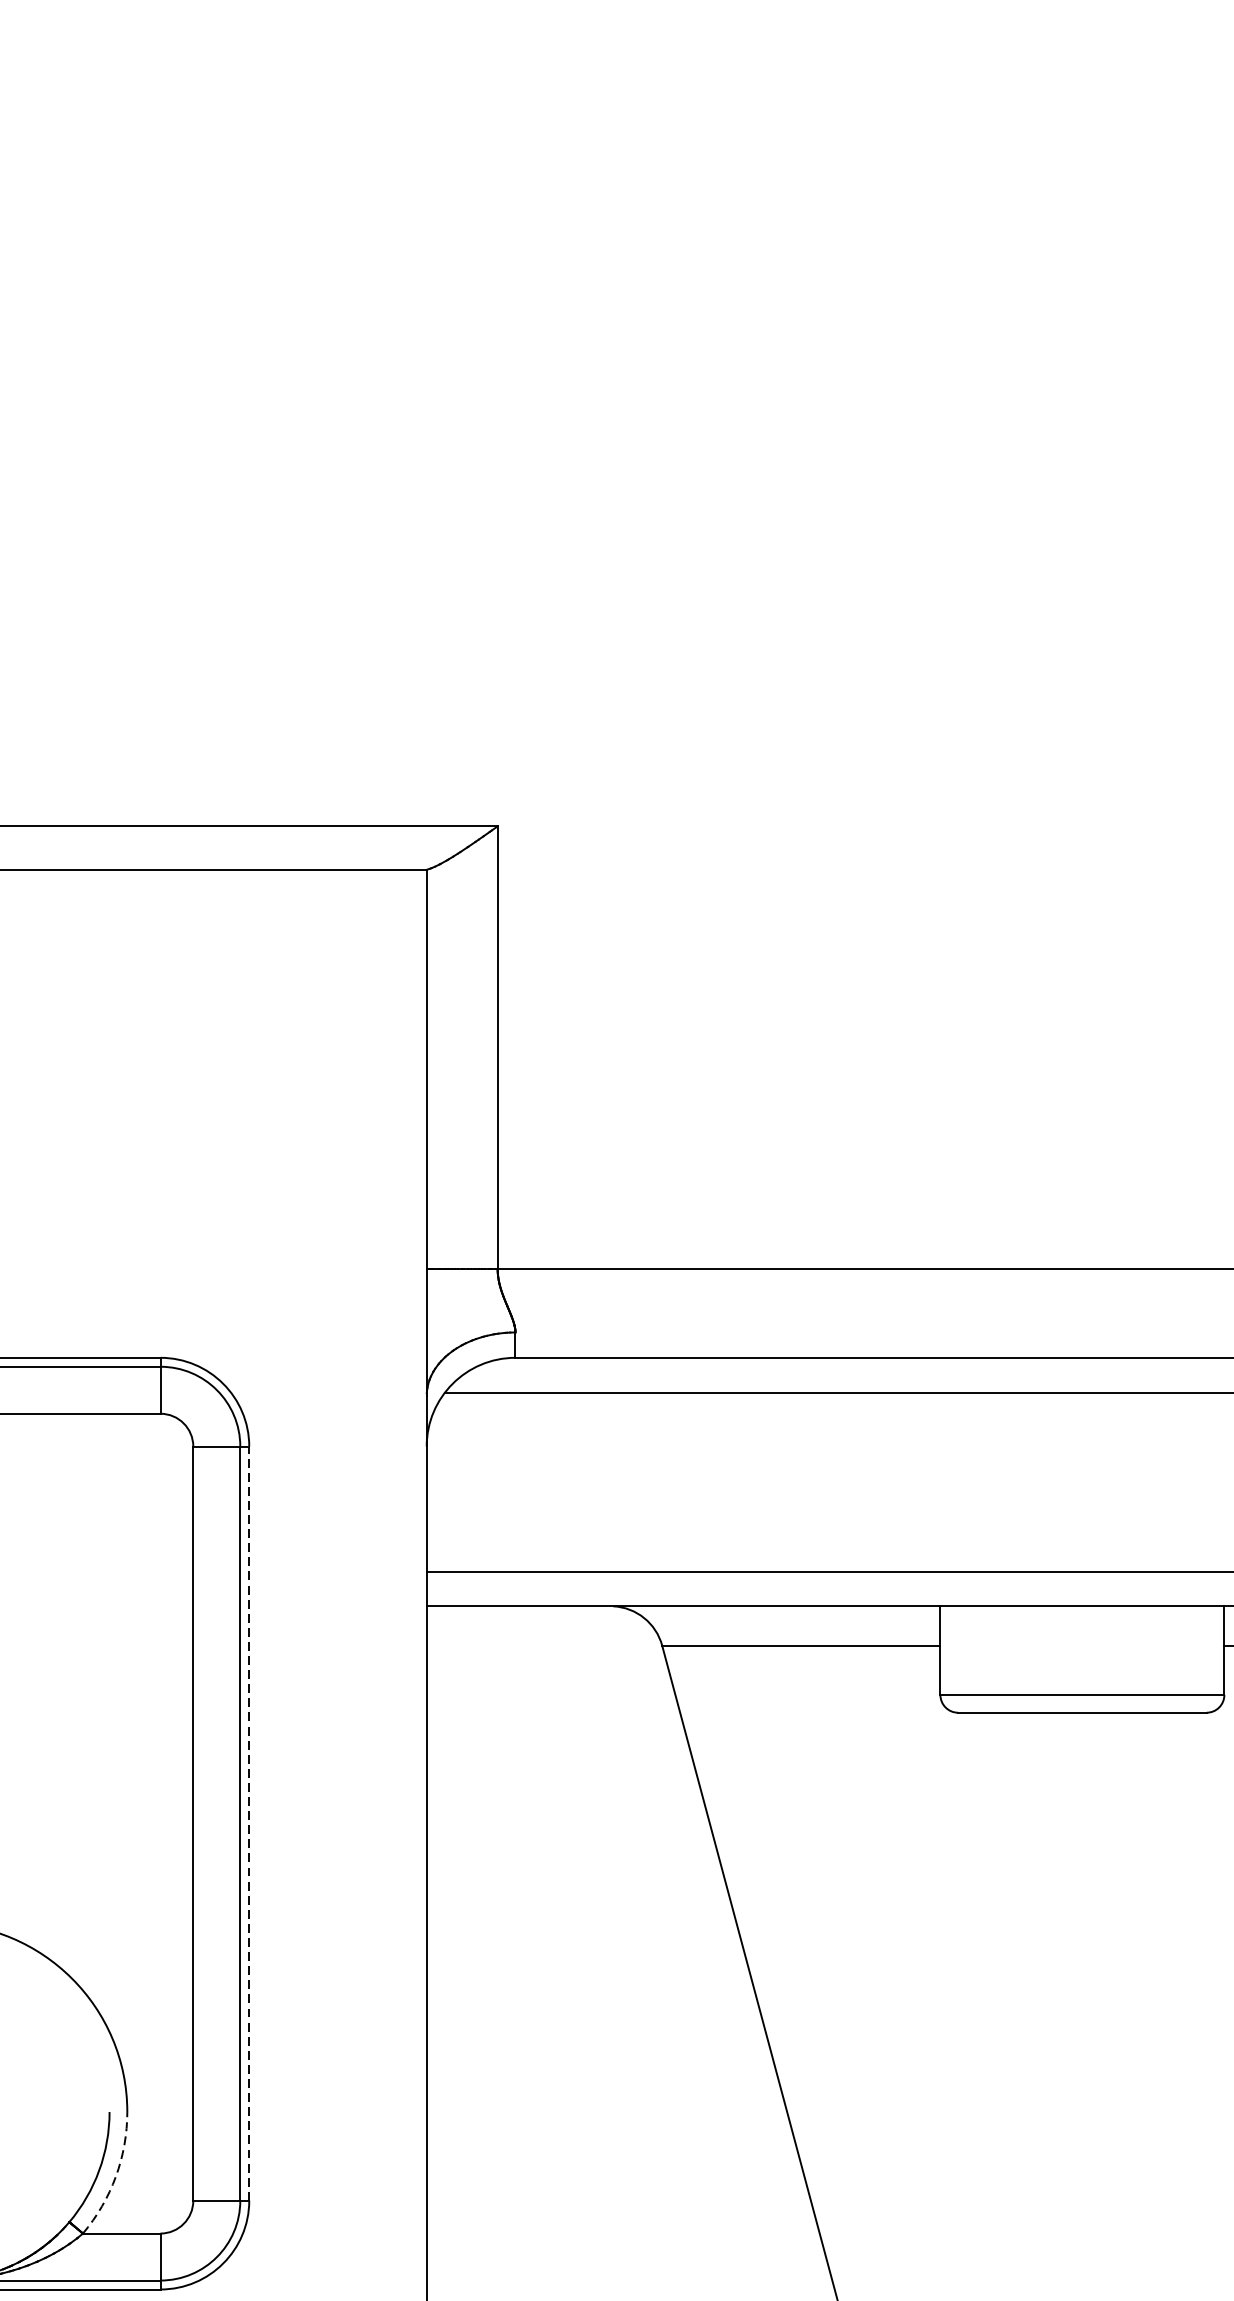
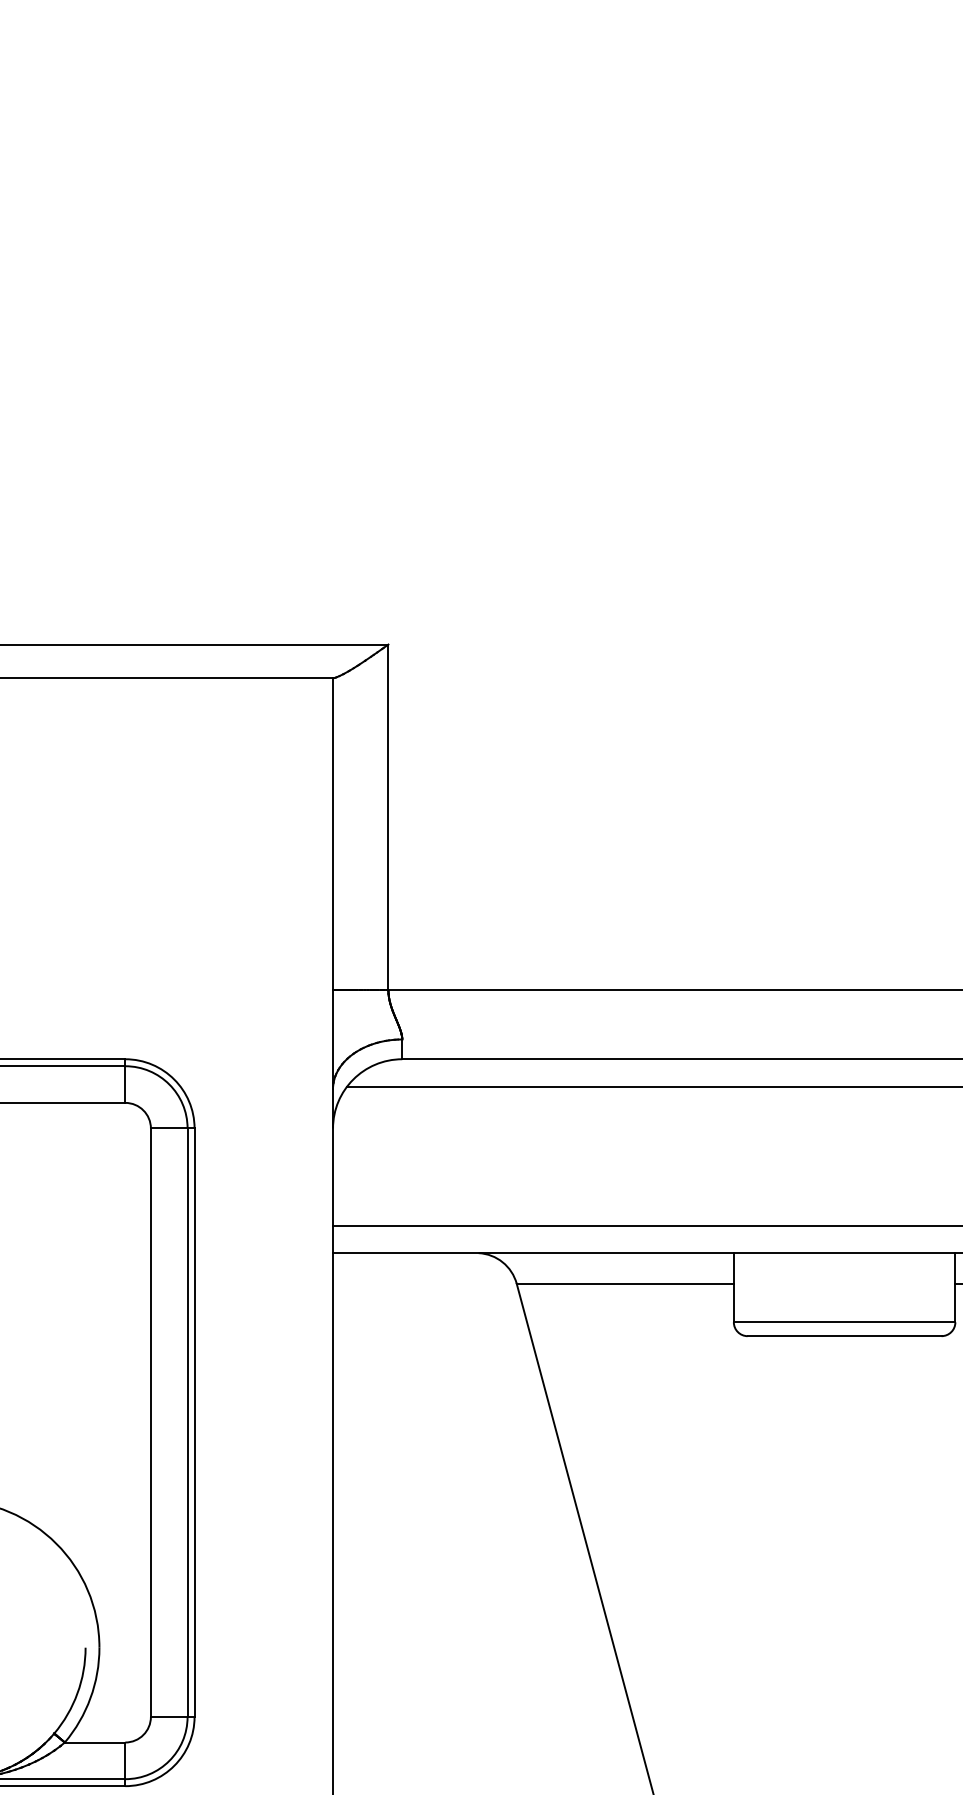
line: (249, 1823) -> (194, 1422), dashed -> solid
arc: (115, 2177) -> (90, 1698), dashed -> solid

